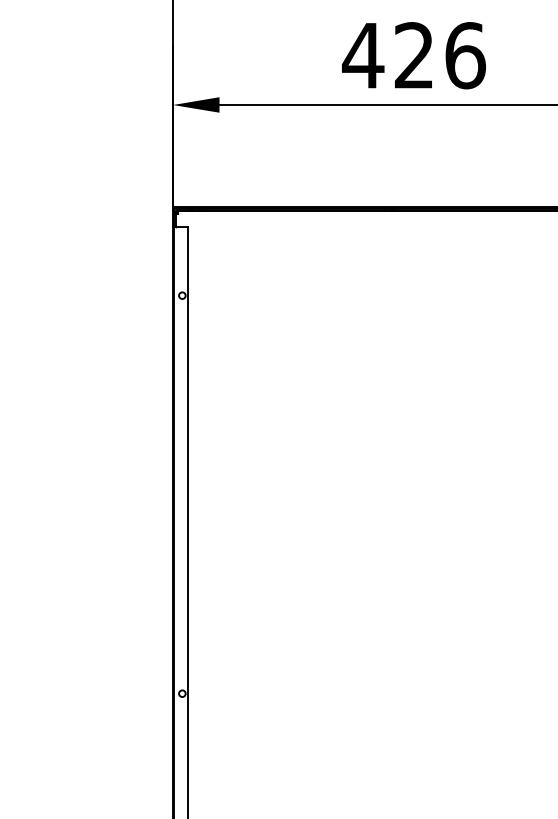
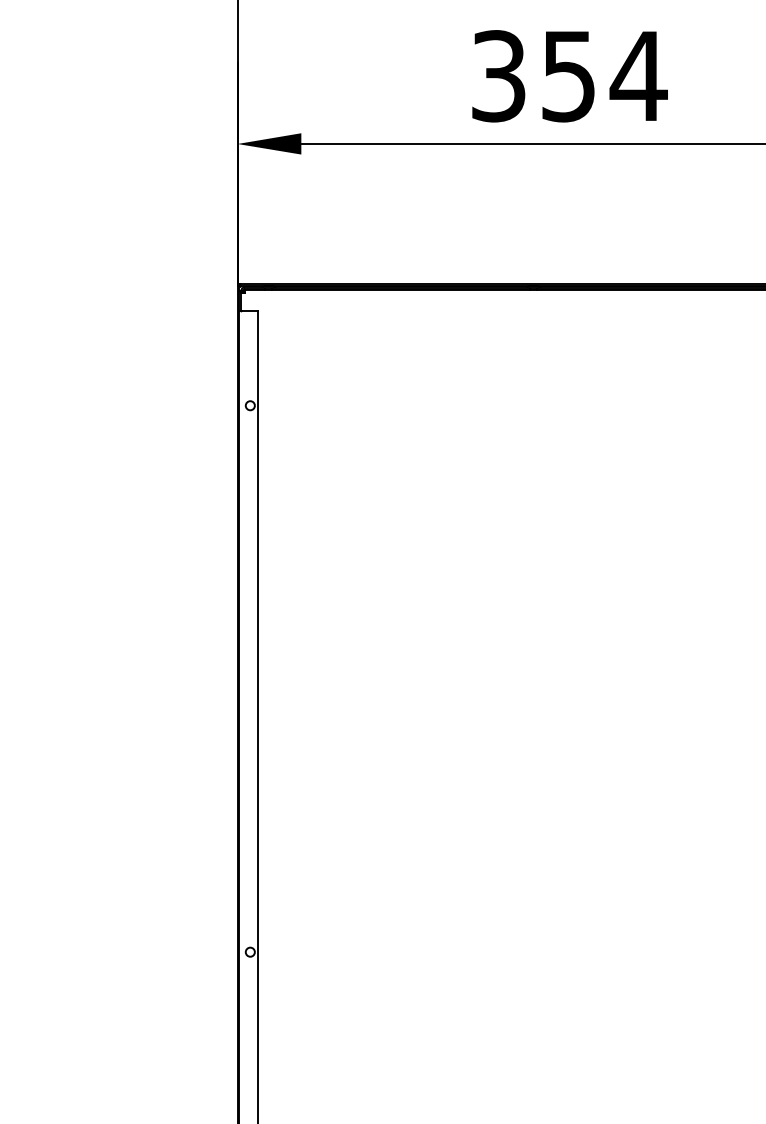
text: (414, 55) -> (569, 75), 426 -> 354

